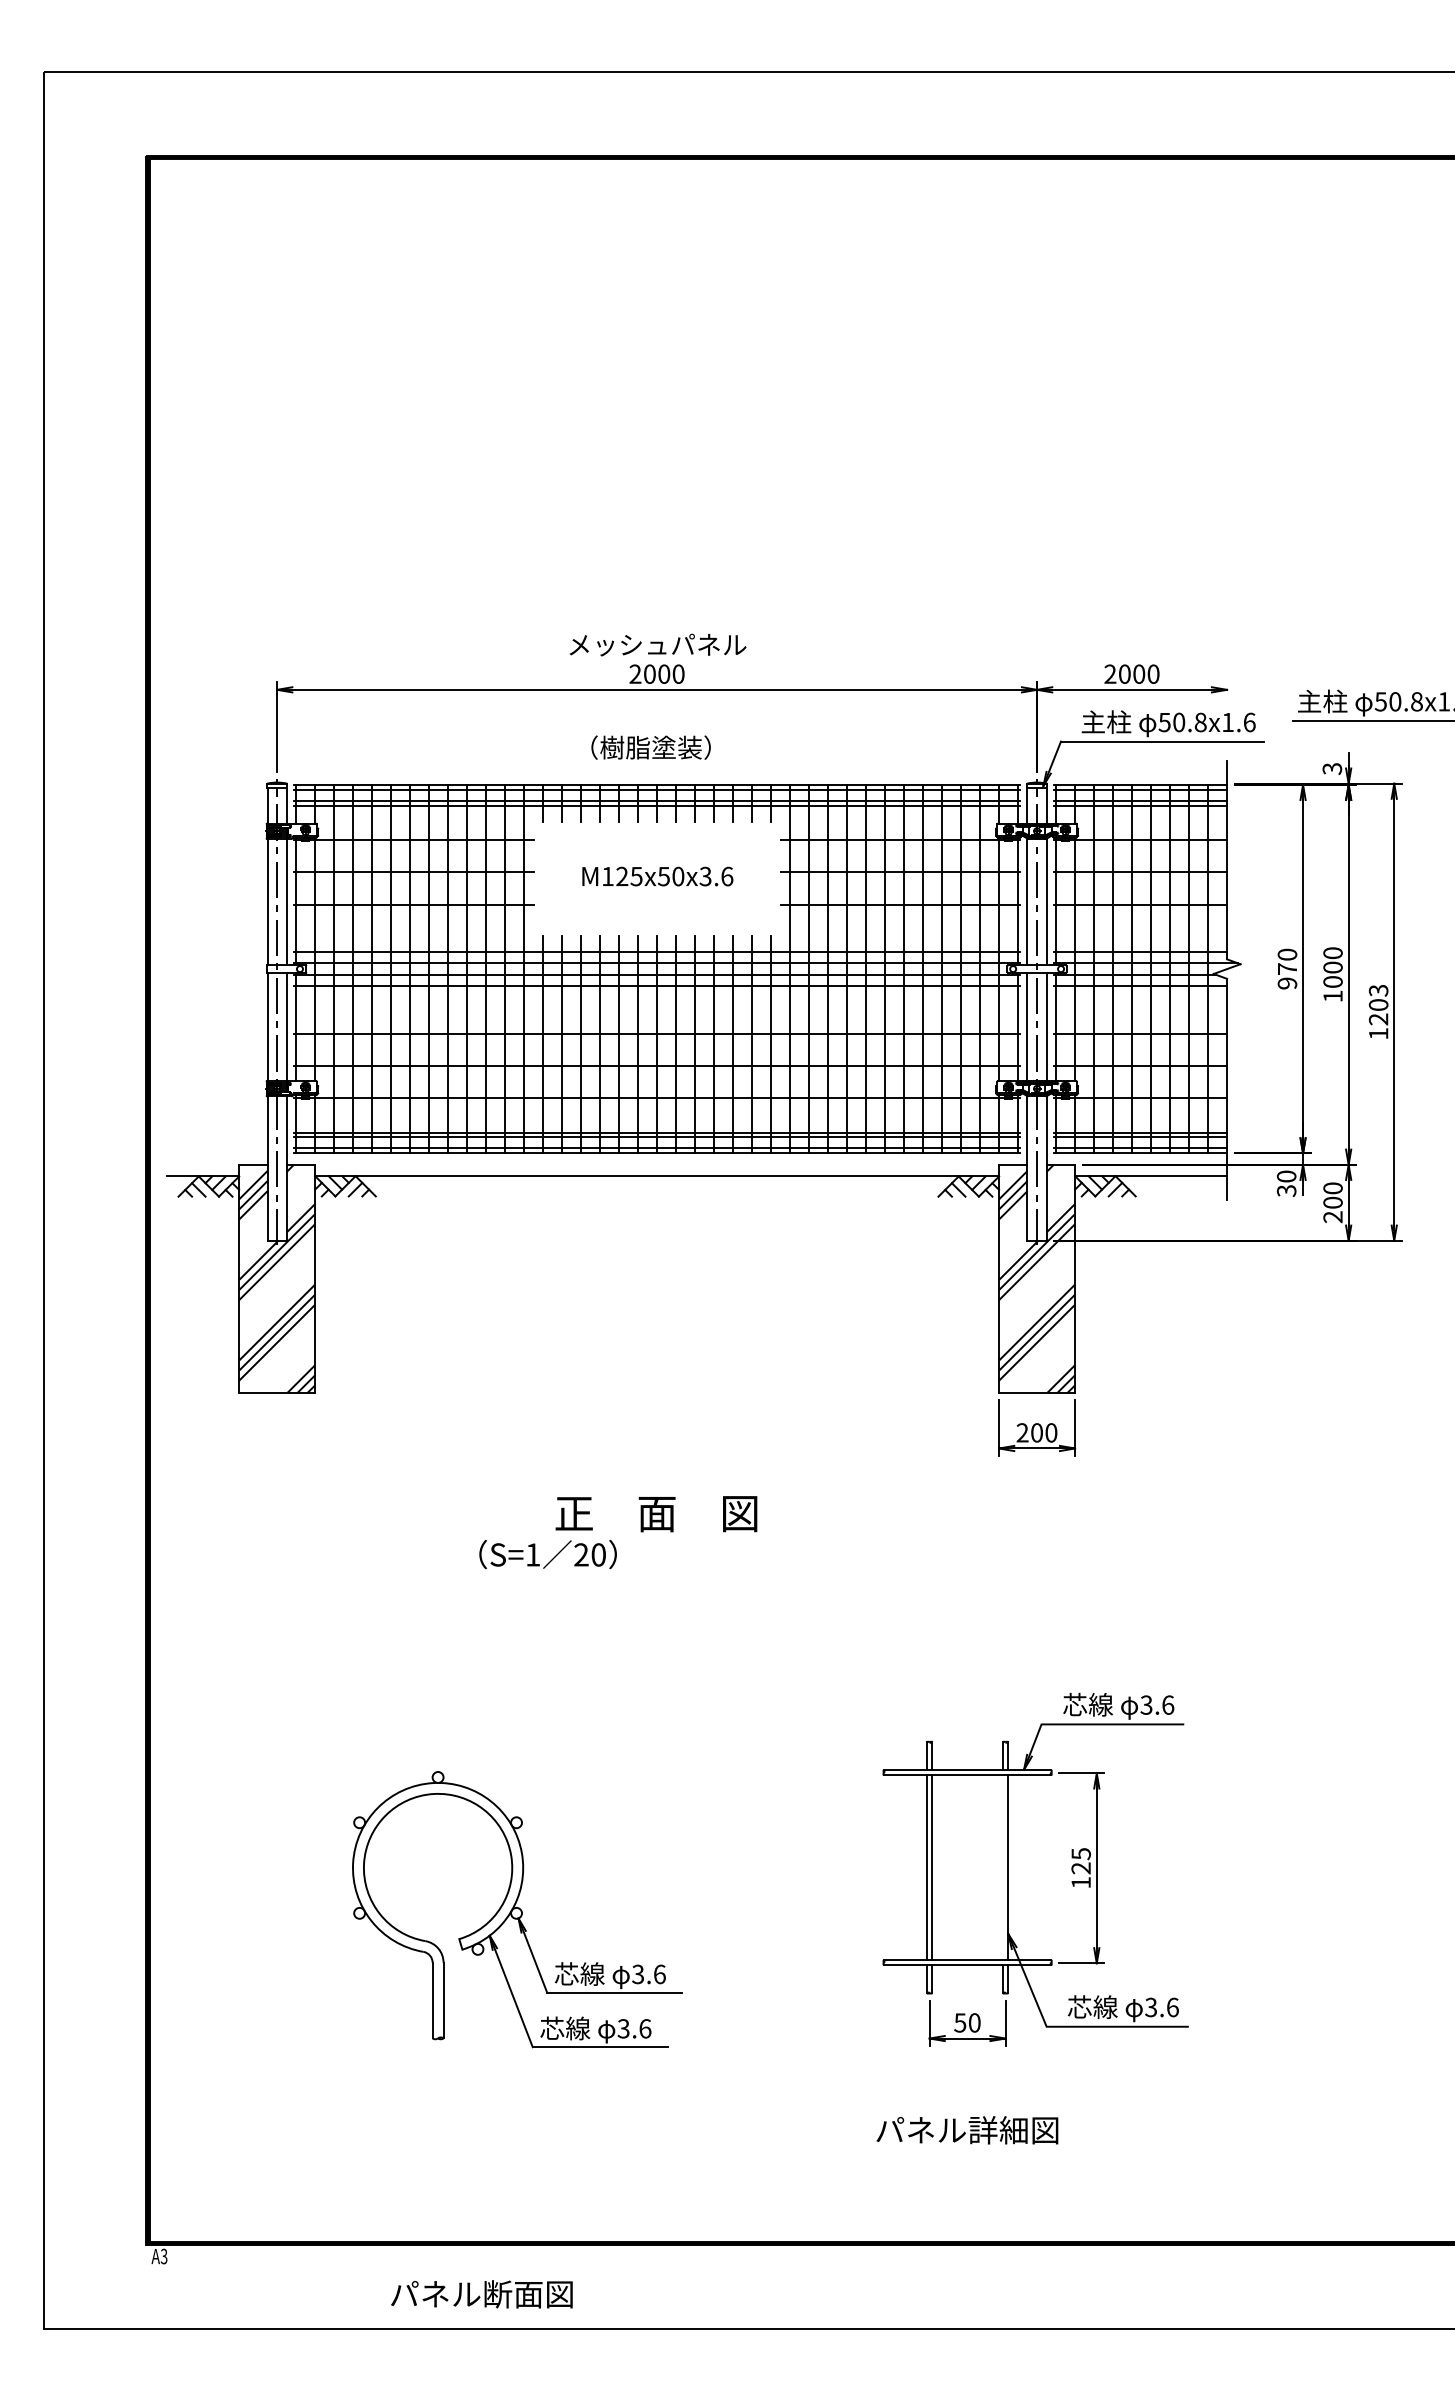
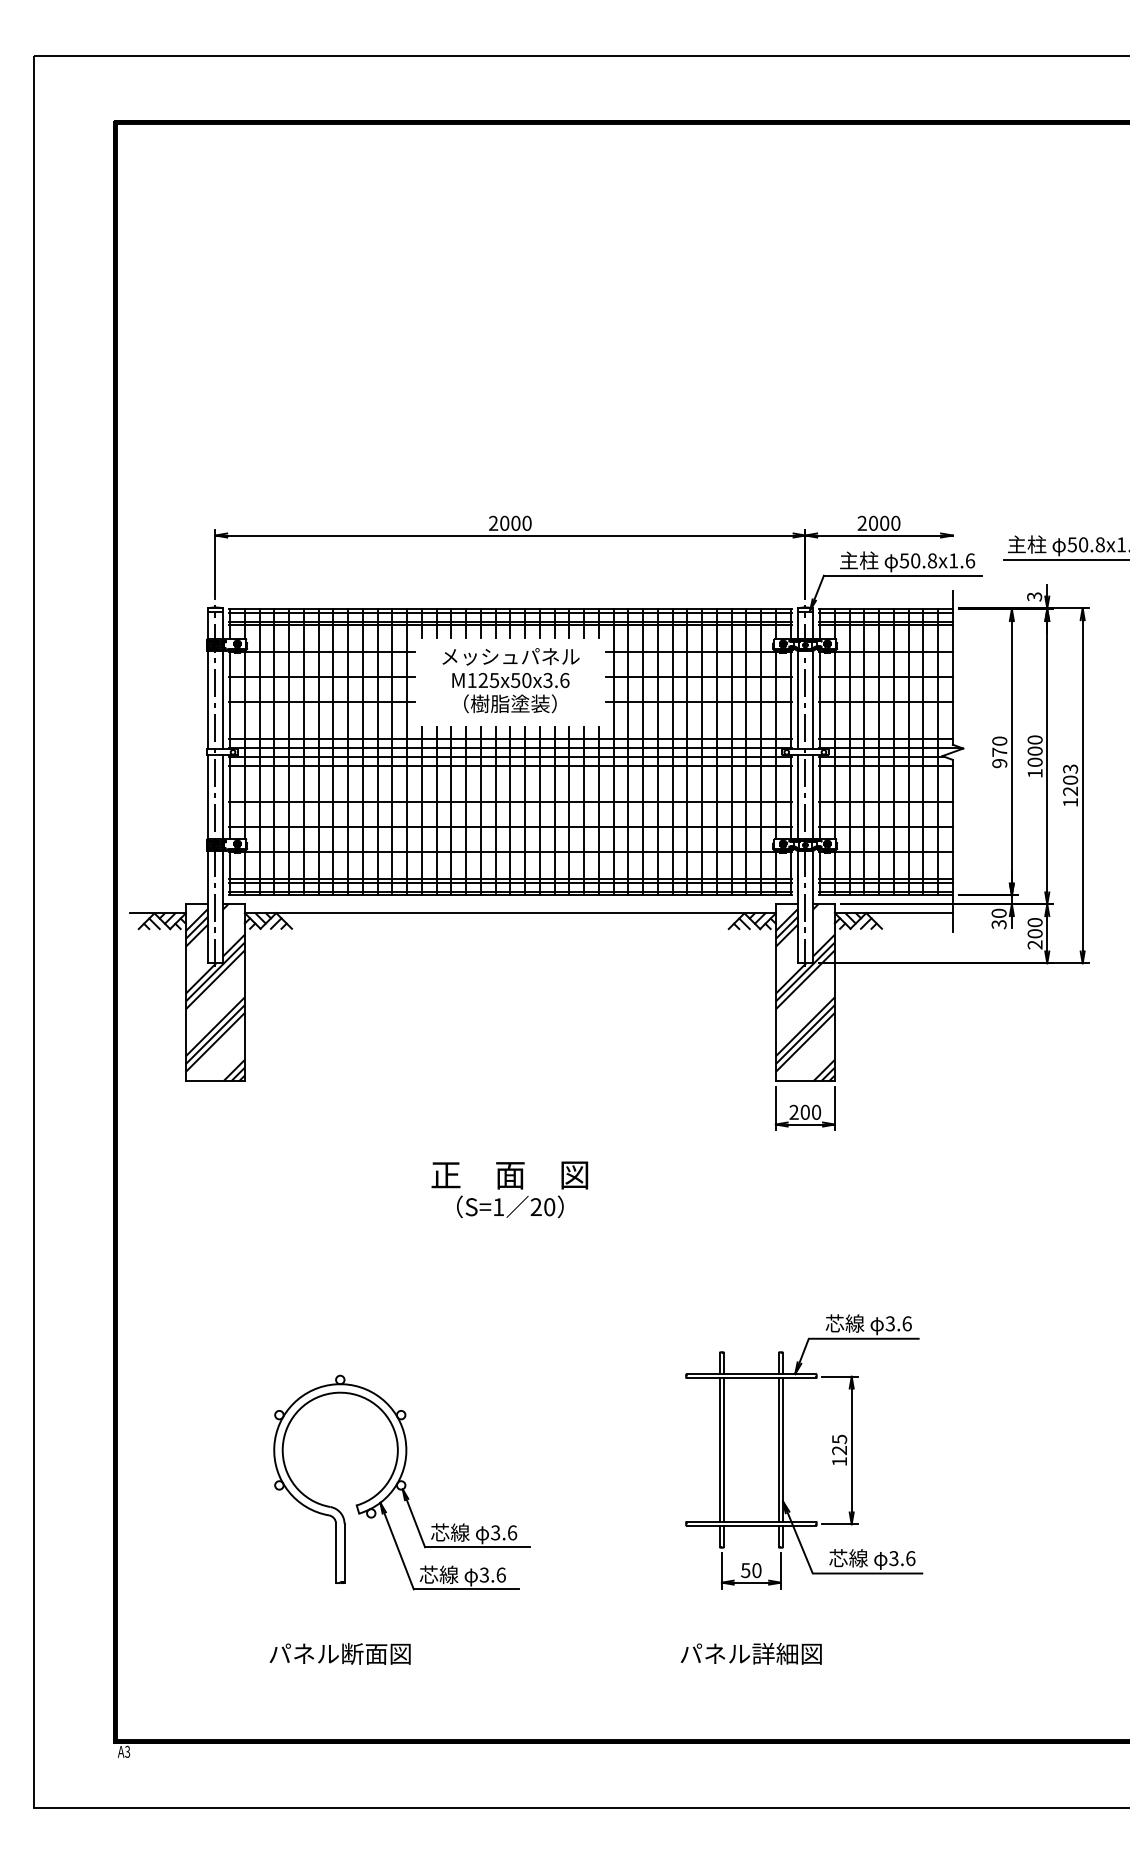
text: (657, 644) -> (510, 656), moved
text: (650, 747) -> (509, 703), moved
text: (547, 1554) -> (509, 1206), moved
line: (1002, 1867) -> (778, 1449), added
text: (481, 2294) -> (339, 1654), moved

